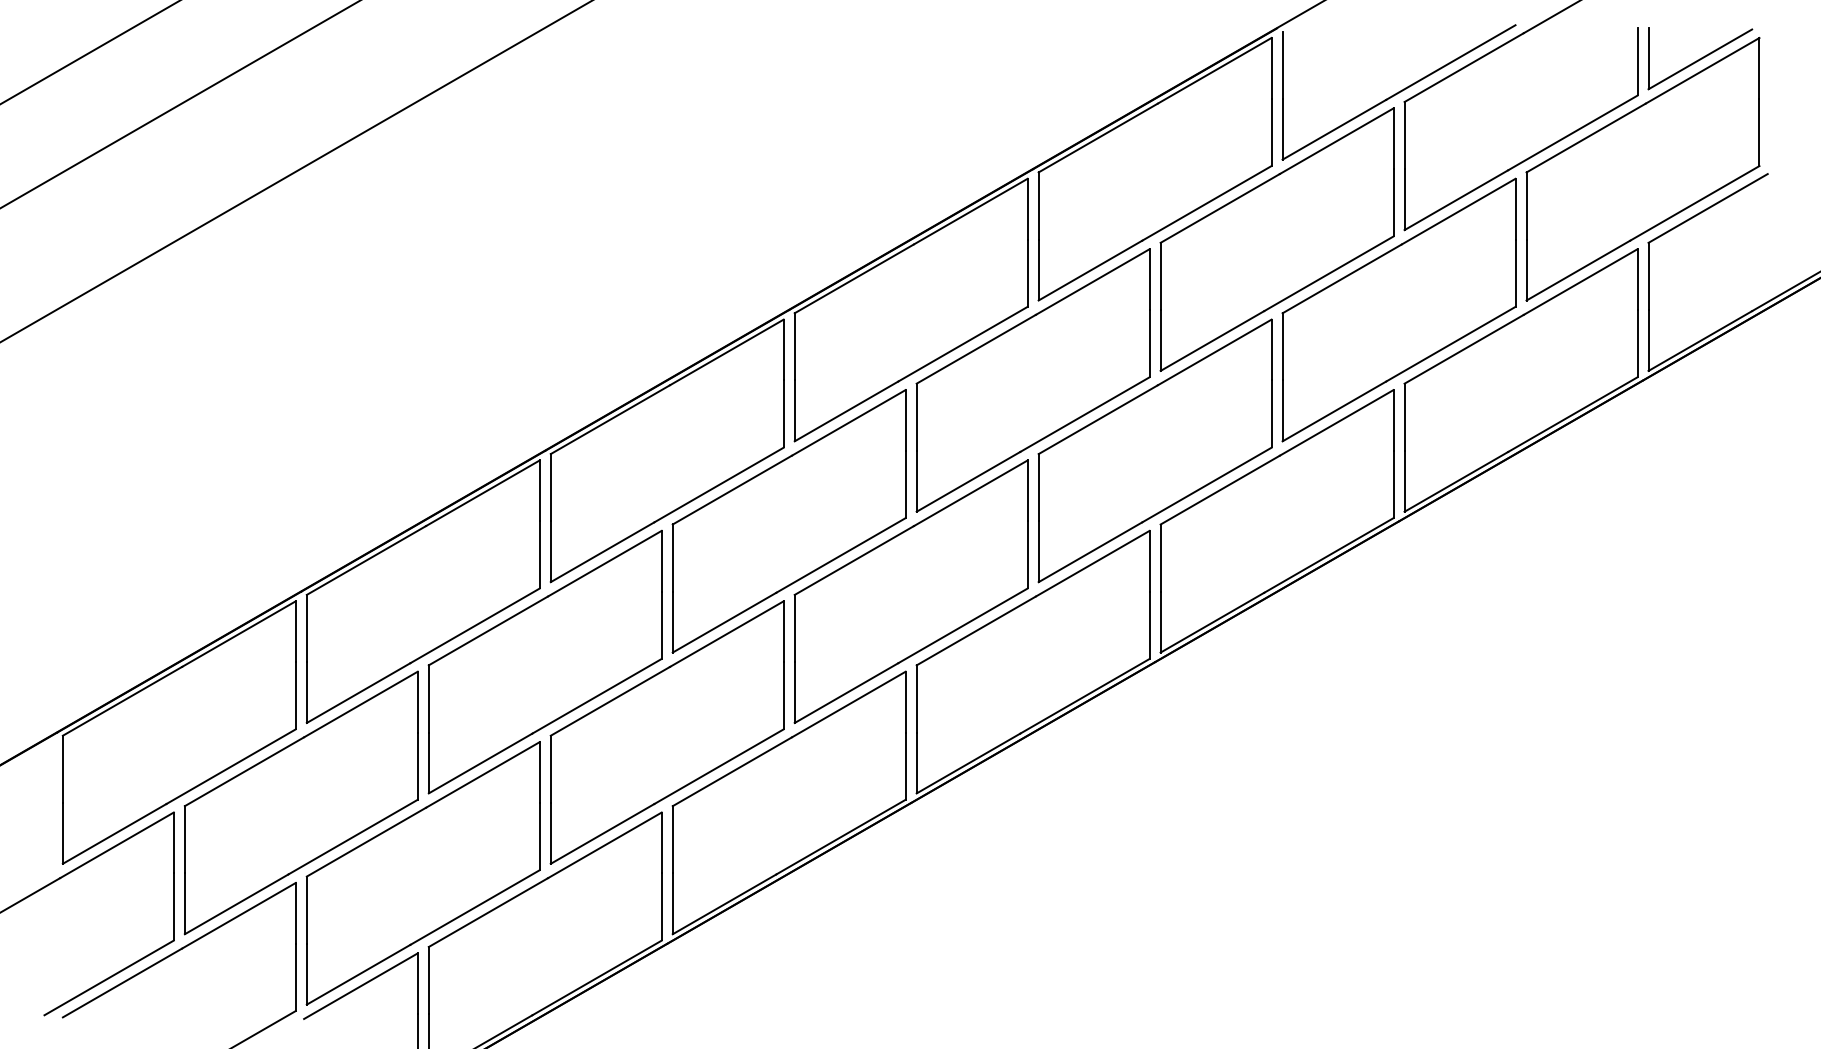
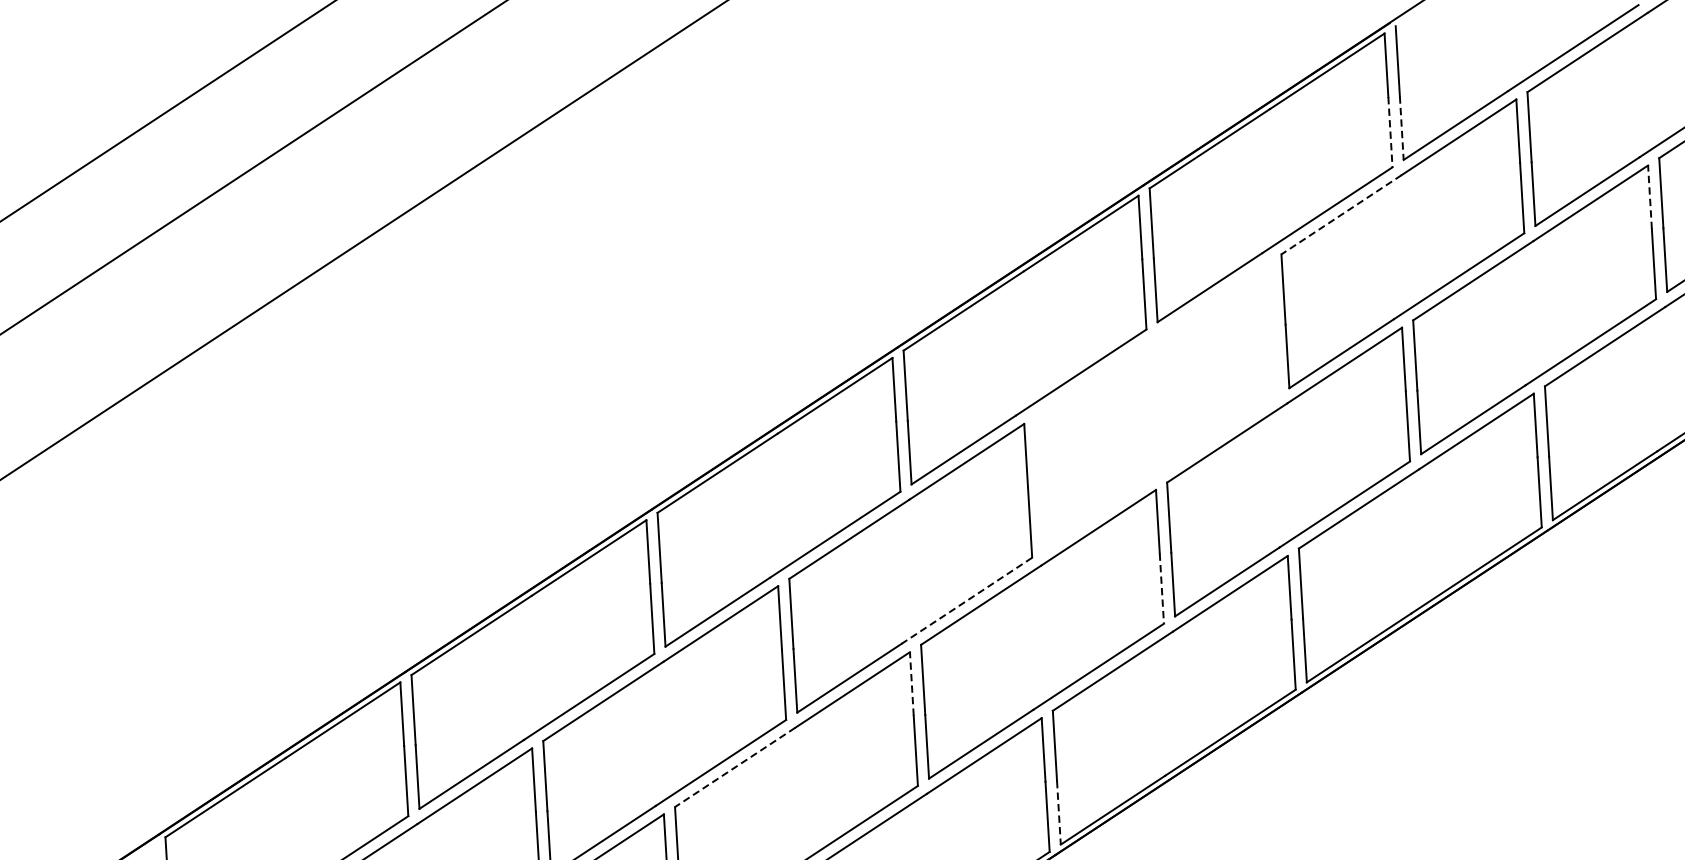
line: (1282, 129) -> (1401, 128), solid -> dashed
line: (1271, 132) -> (1390, 132), solid -> dashed
line: (1220, 208) -> (1341, 214), solid -> dashed
line: (1515, 208) -> (1649, 196), solid -> dashed
part: (1032, 380) -> (1156, 406), removed
line: (840, 555) -> (966, 600), solid -> dashed
line: (1027, 555) -> (1161, 589), solid -> dashed
line: (783, 631) -> (911, 683), solid -> dashed
line: (610, 701) -> (735, 767), solid -> dashed
line: (916, 763) -> (1058, 813), solid -> dashed

